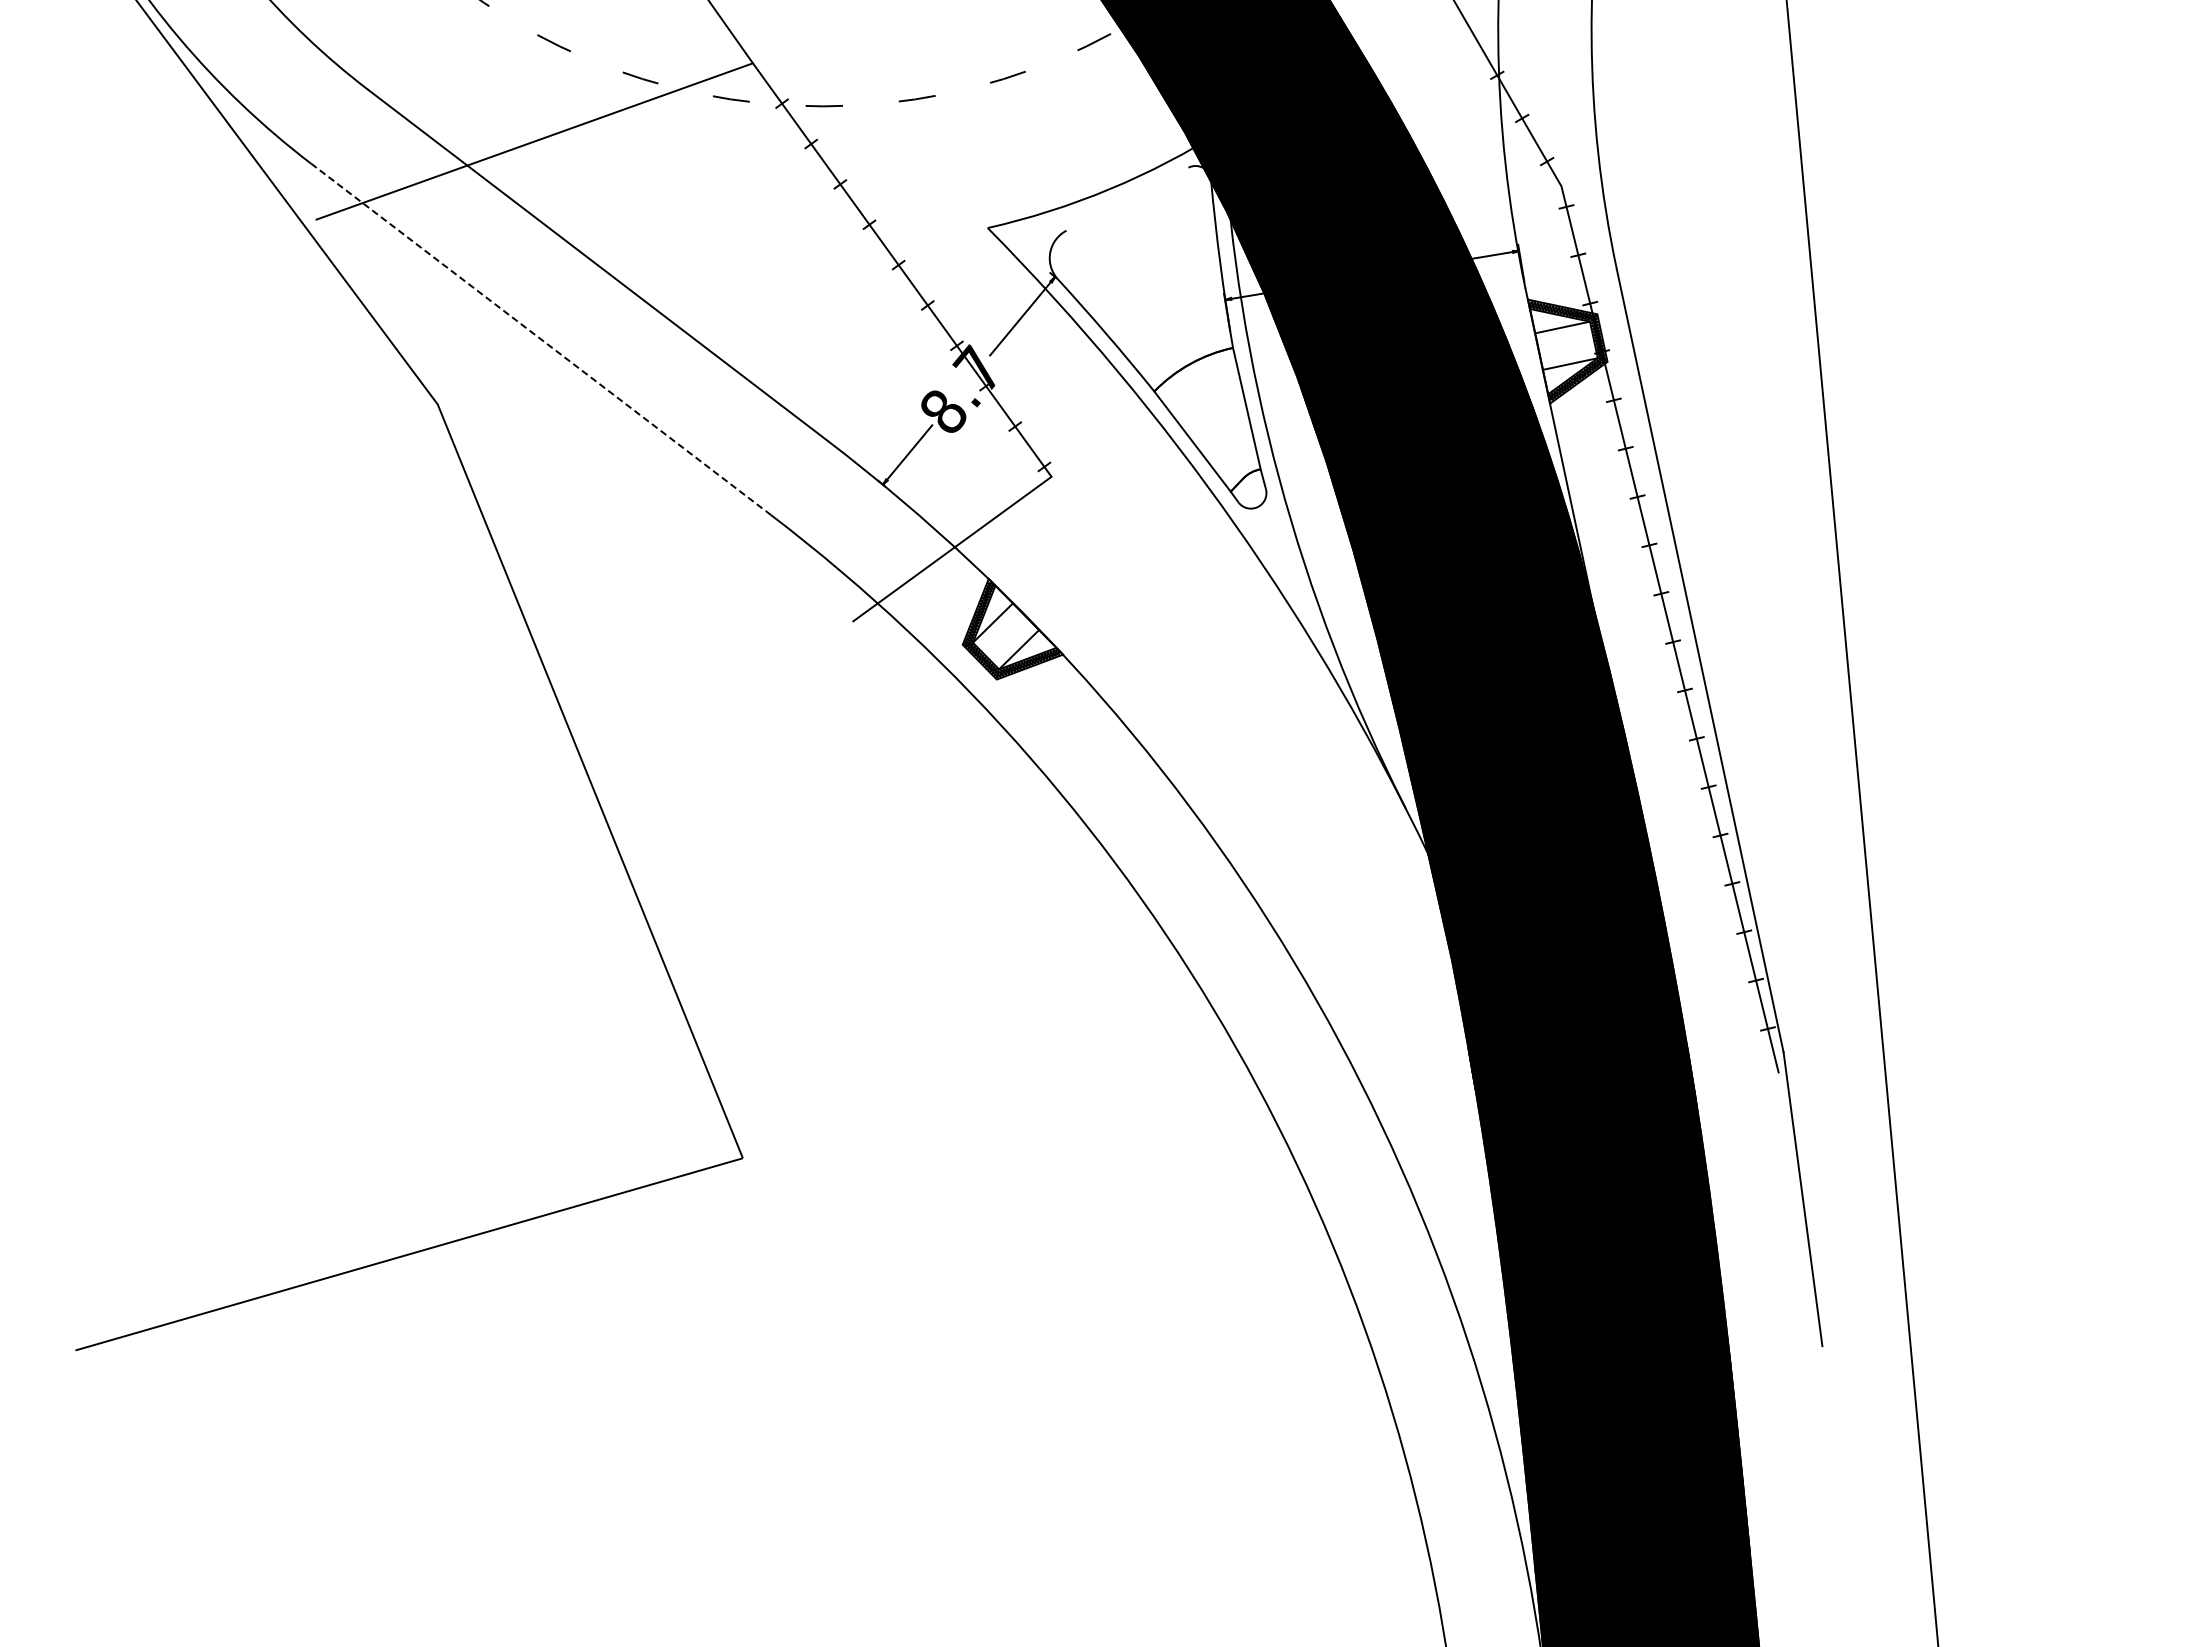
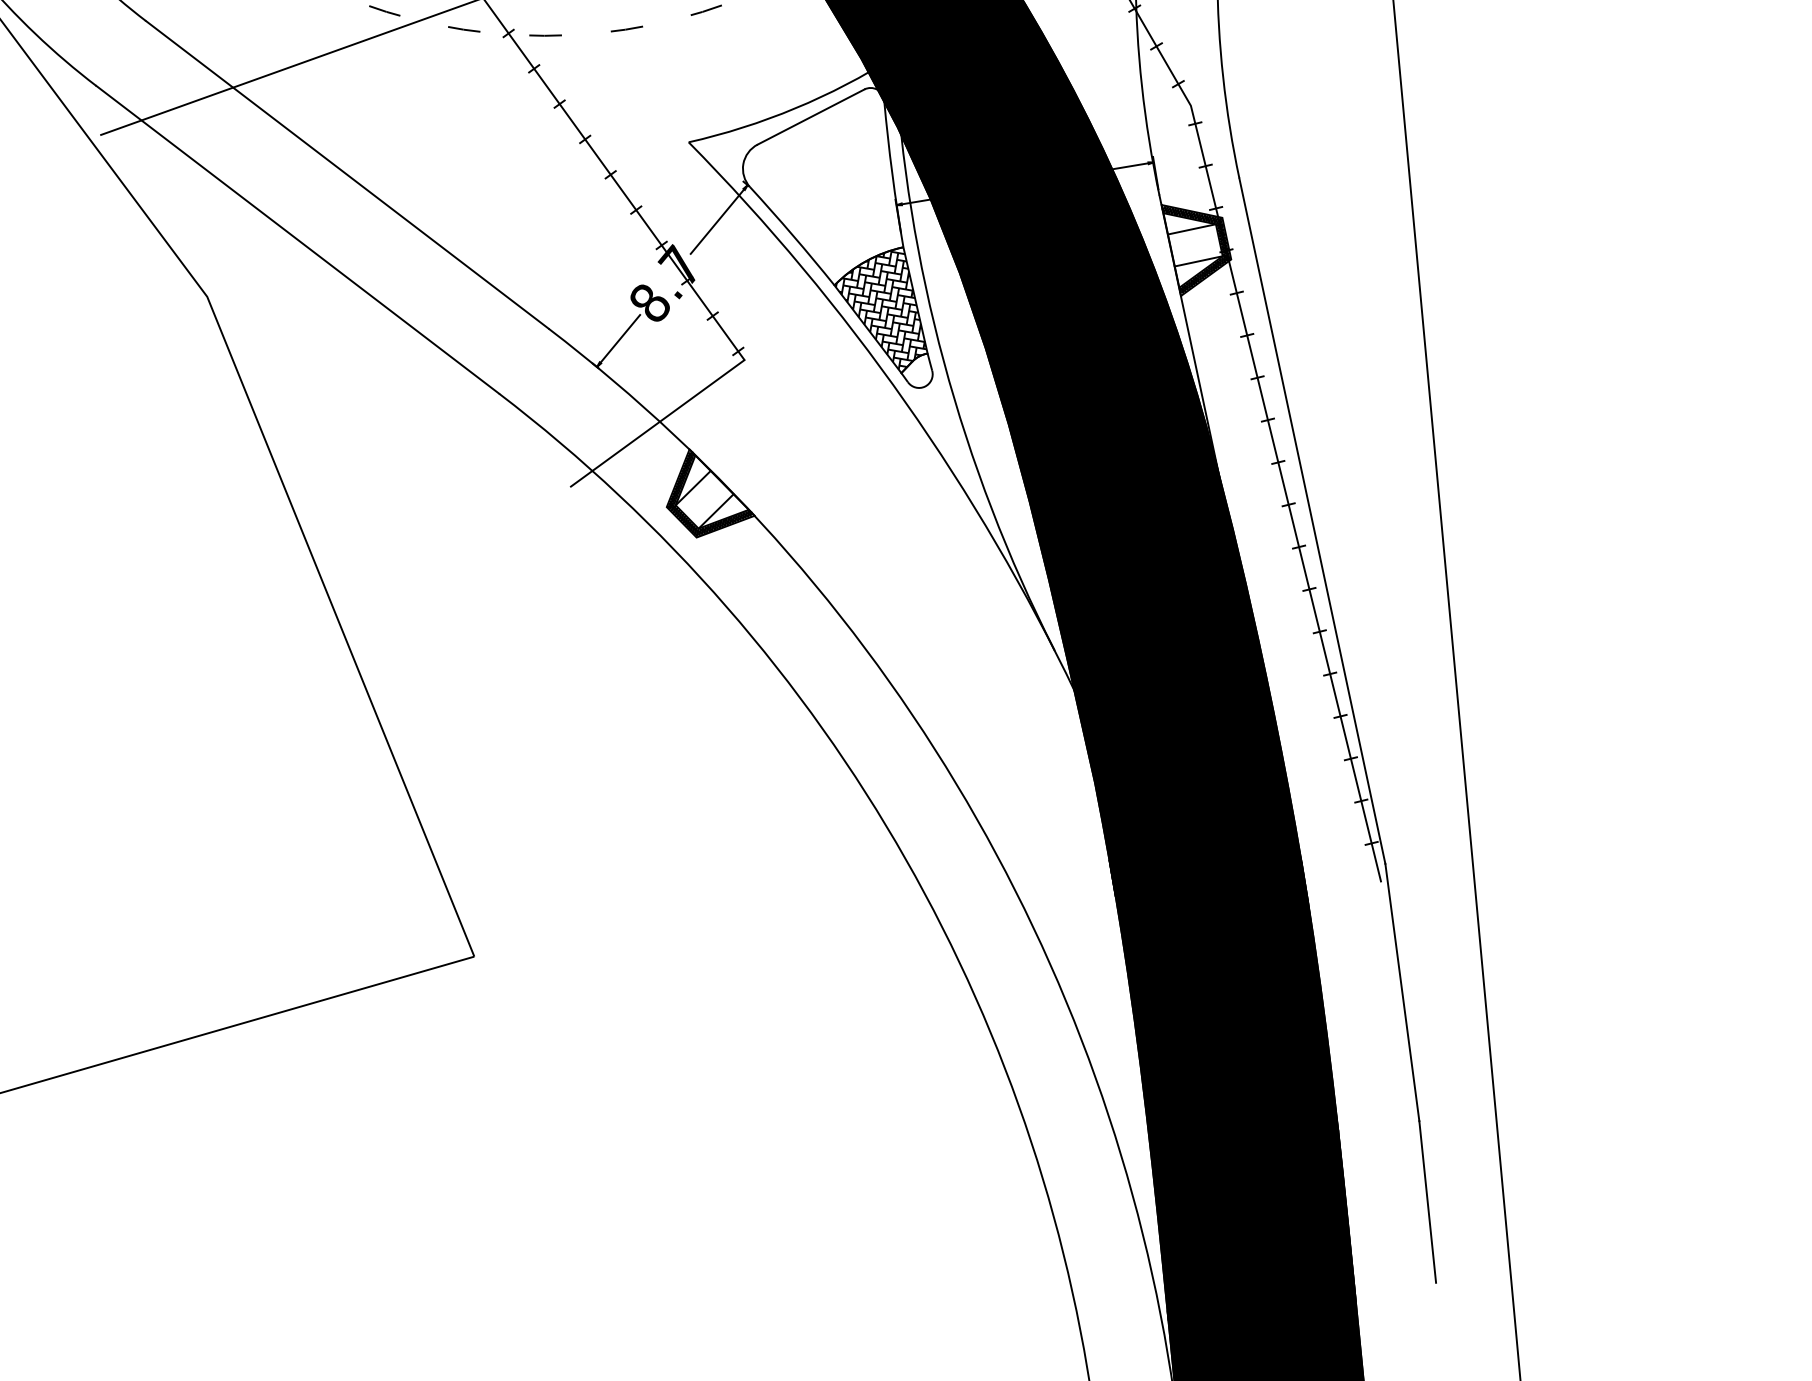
line: (1127, 198) -> (811, 116), added
line: (540, 339) -> (297, 239), dashed -> solid
hatch: (1207, 419) -> (881, 309), added
line: (1831, 1438) -> (1427, 1201), added

